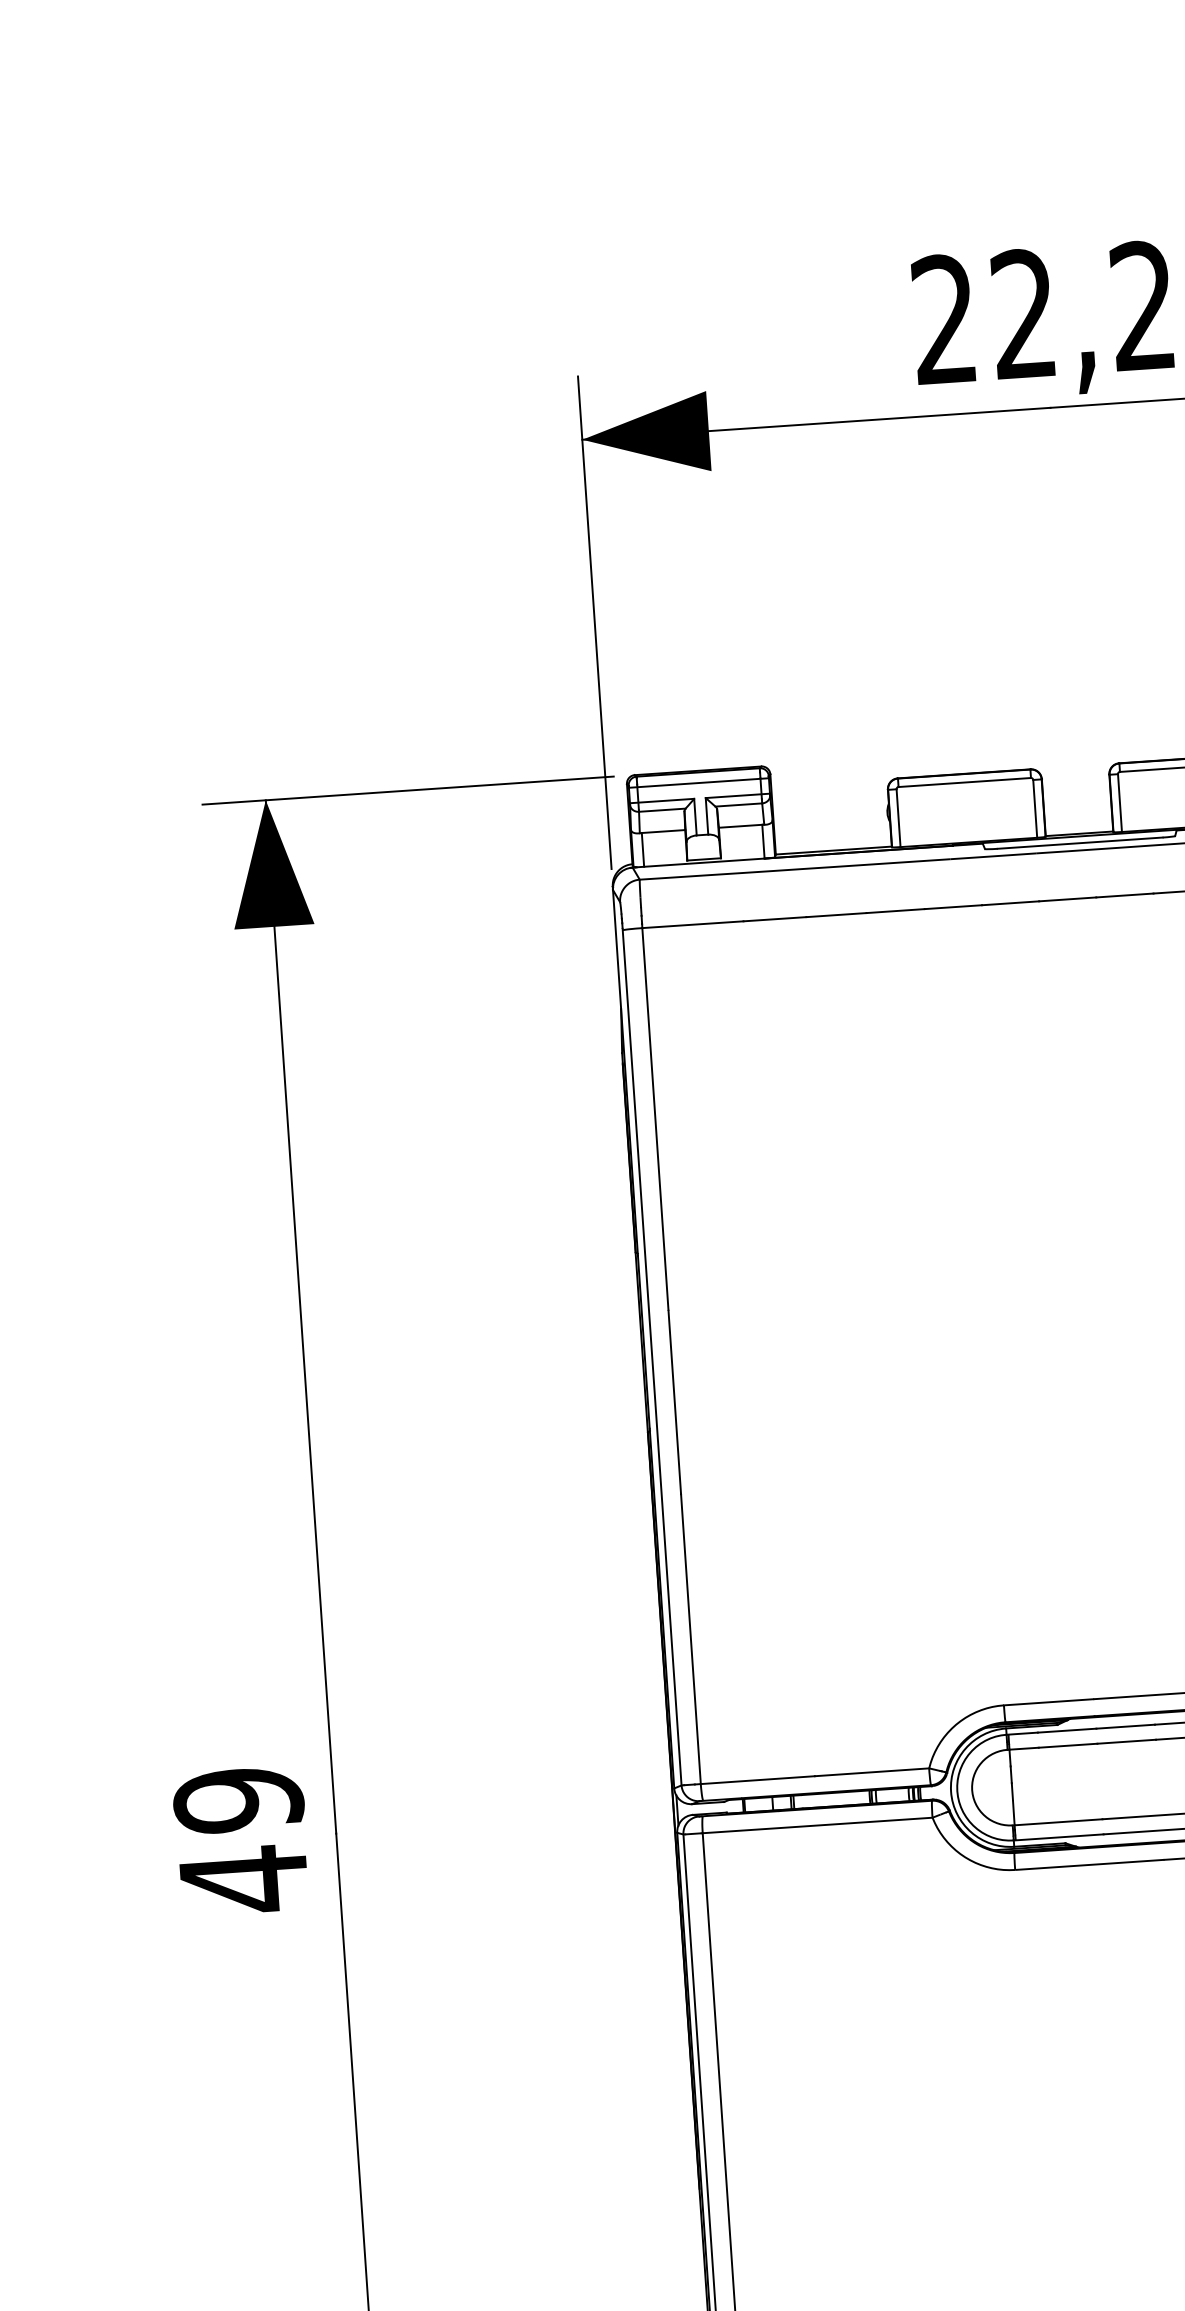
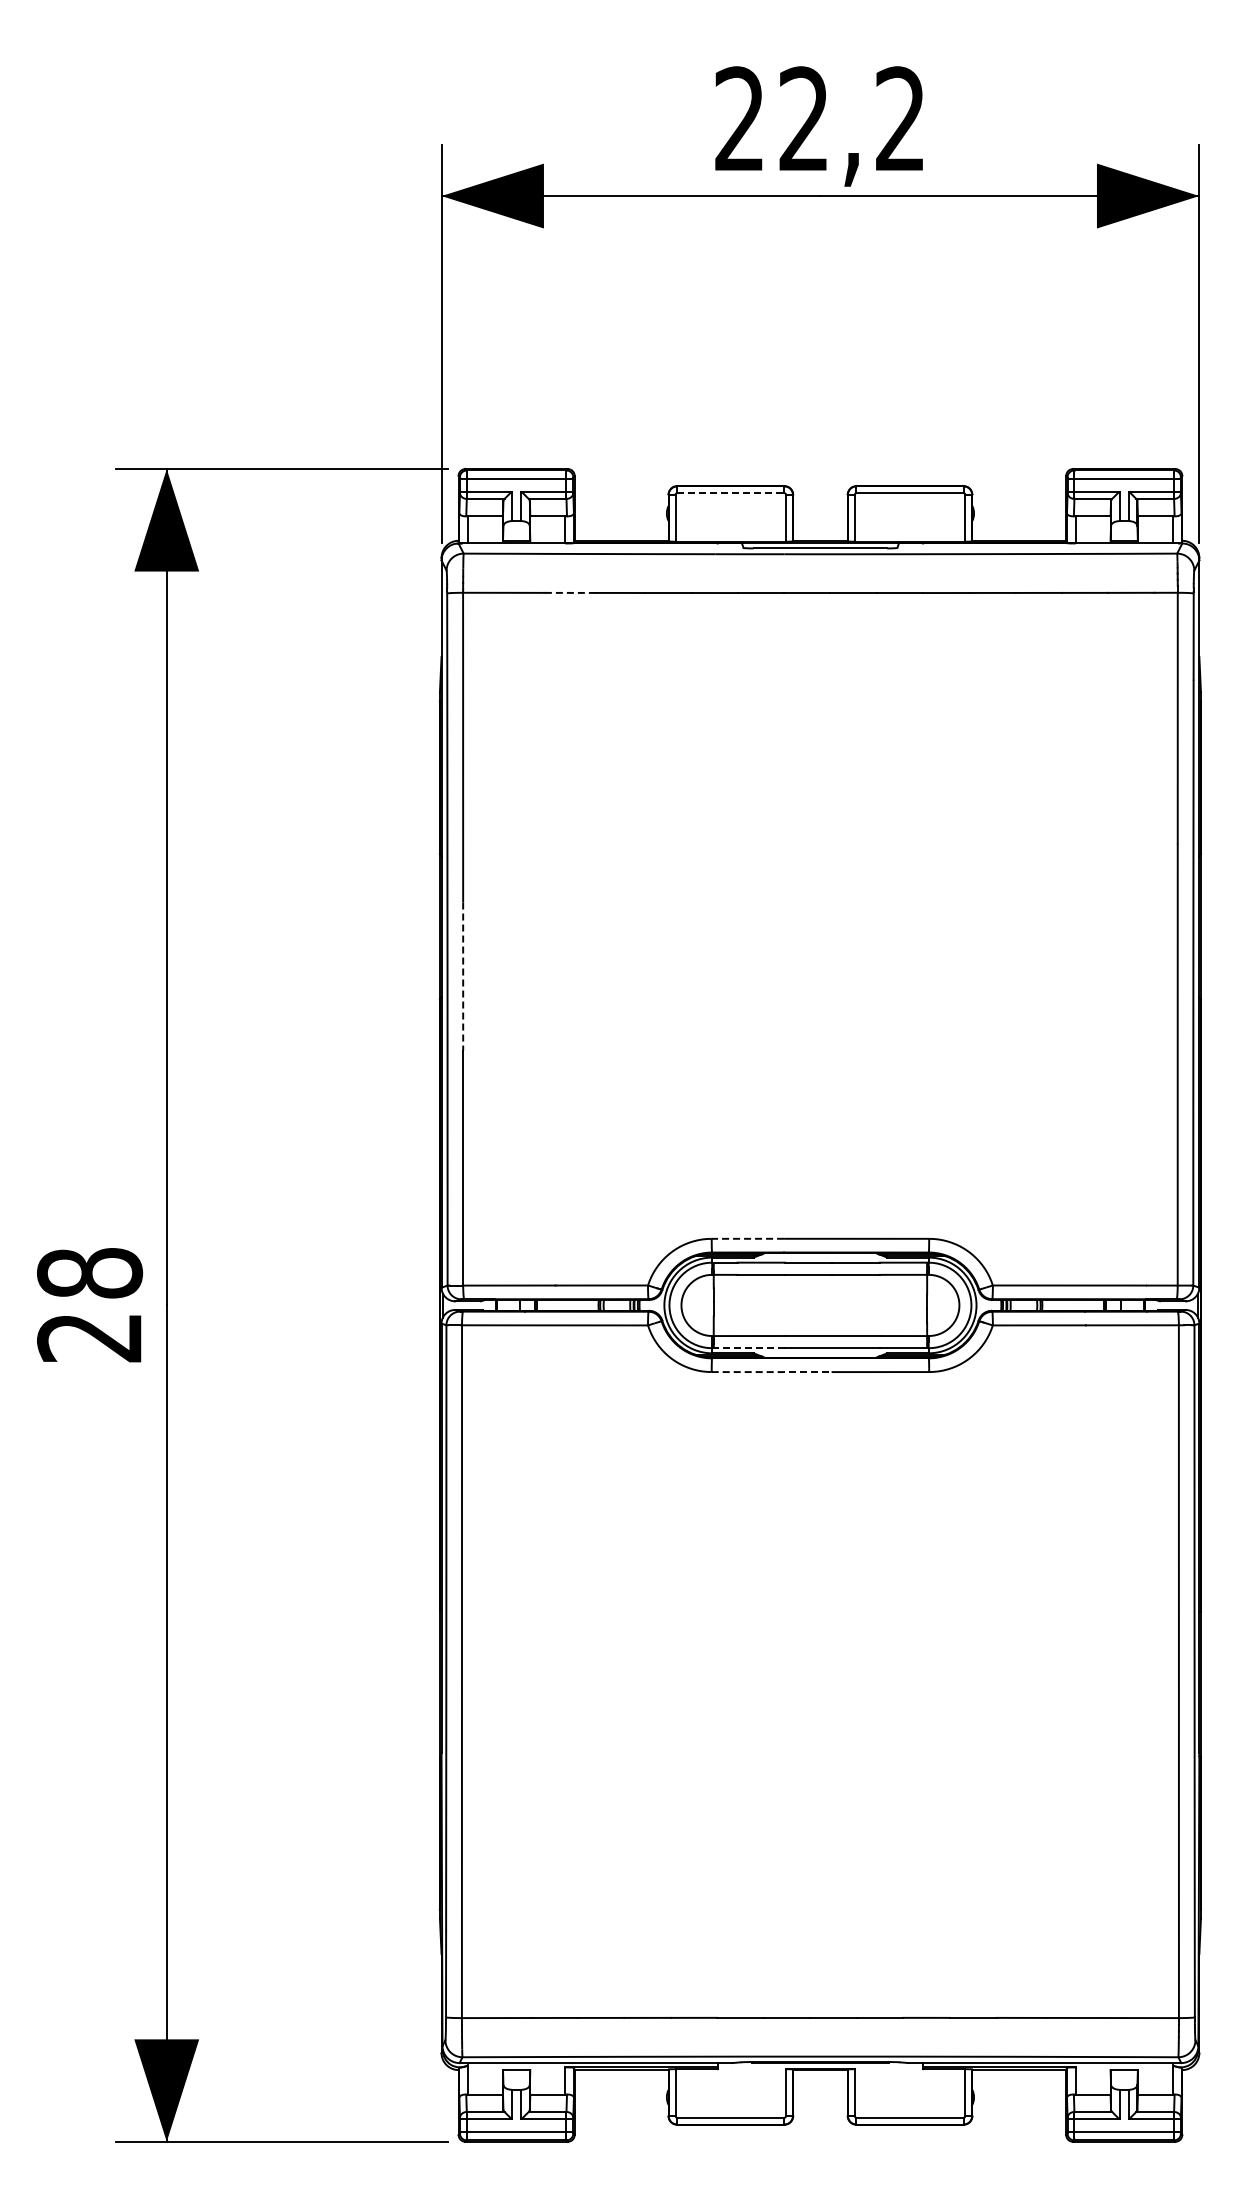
line: (964, 782) -> (730, 493), solid -> dashed
line: (773, 918) -> (569, 592), solid -> dashed
line: (675, 1403) -> (463, 977), solid -> dashed
line: (1048, 1701) -> (747, 1238), solid -> dashed
line: (1059, 1837) -> (749, 1348), solid -> dashed
text: (242, 1841) -> (90, 1306), 49 -> 28
line: (1091, 1865) -> (773, 1372), solid -> dashed

